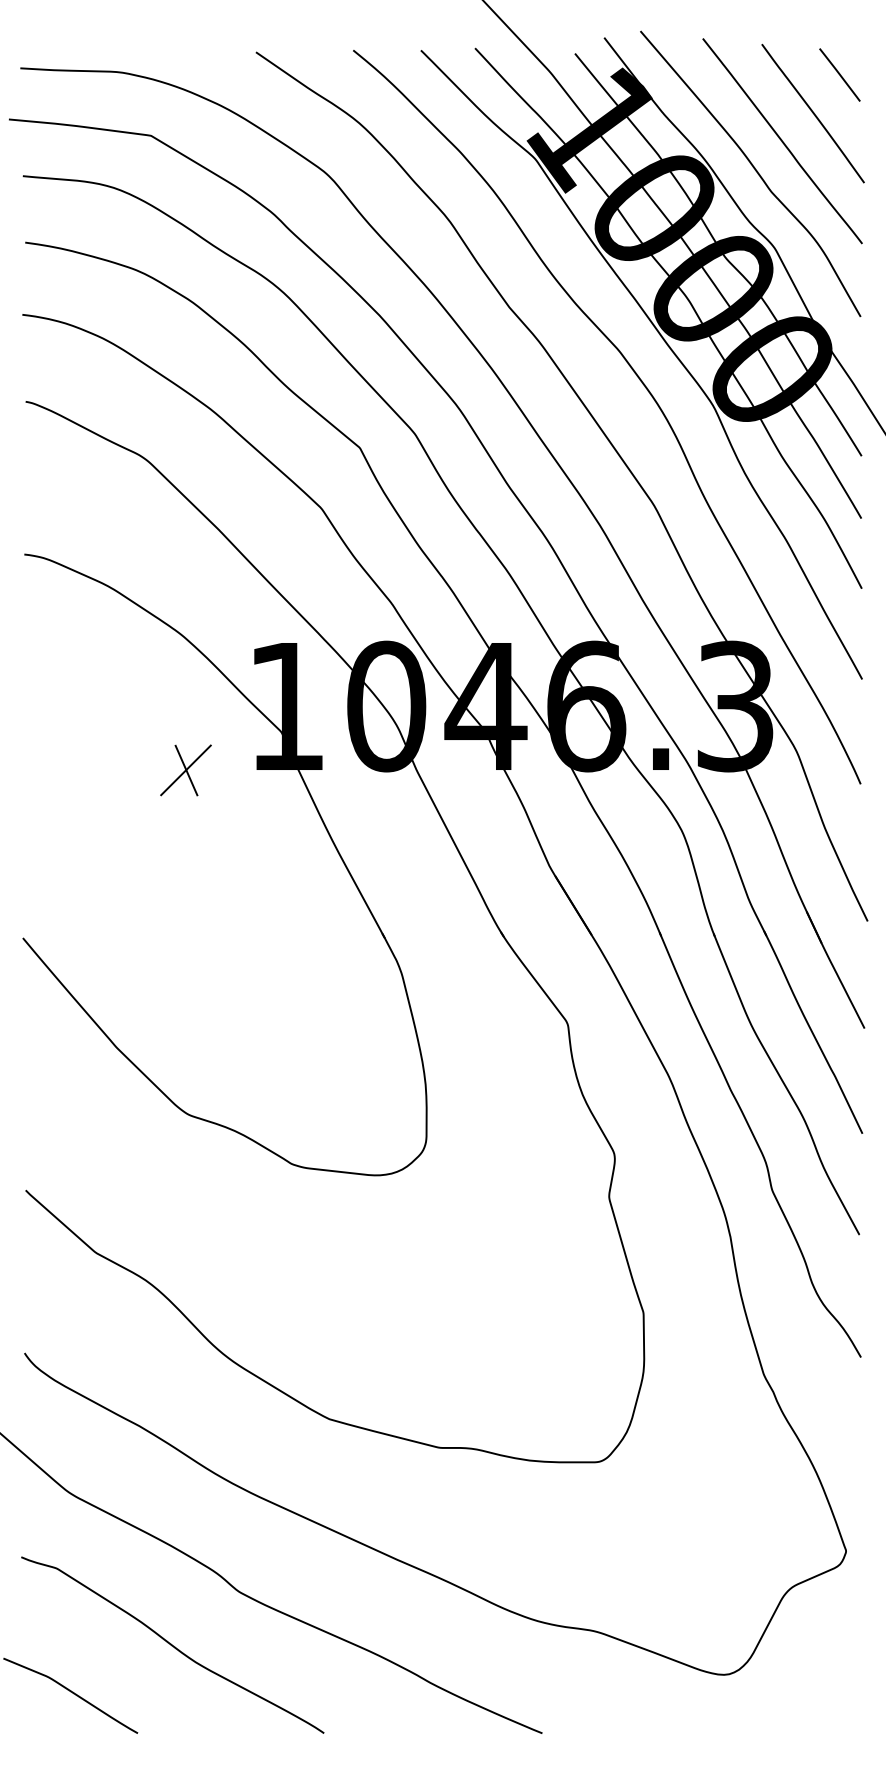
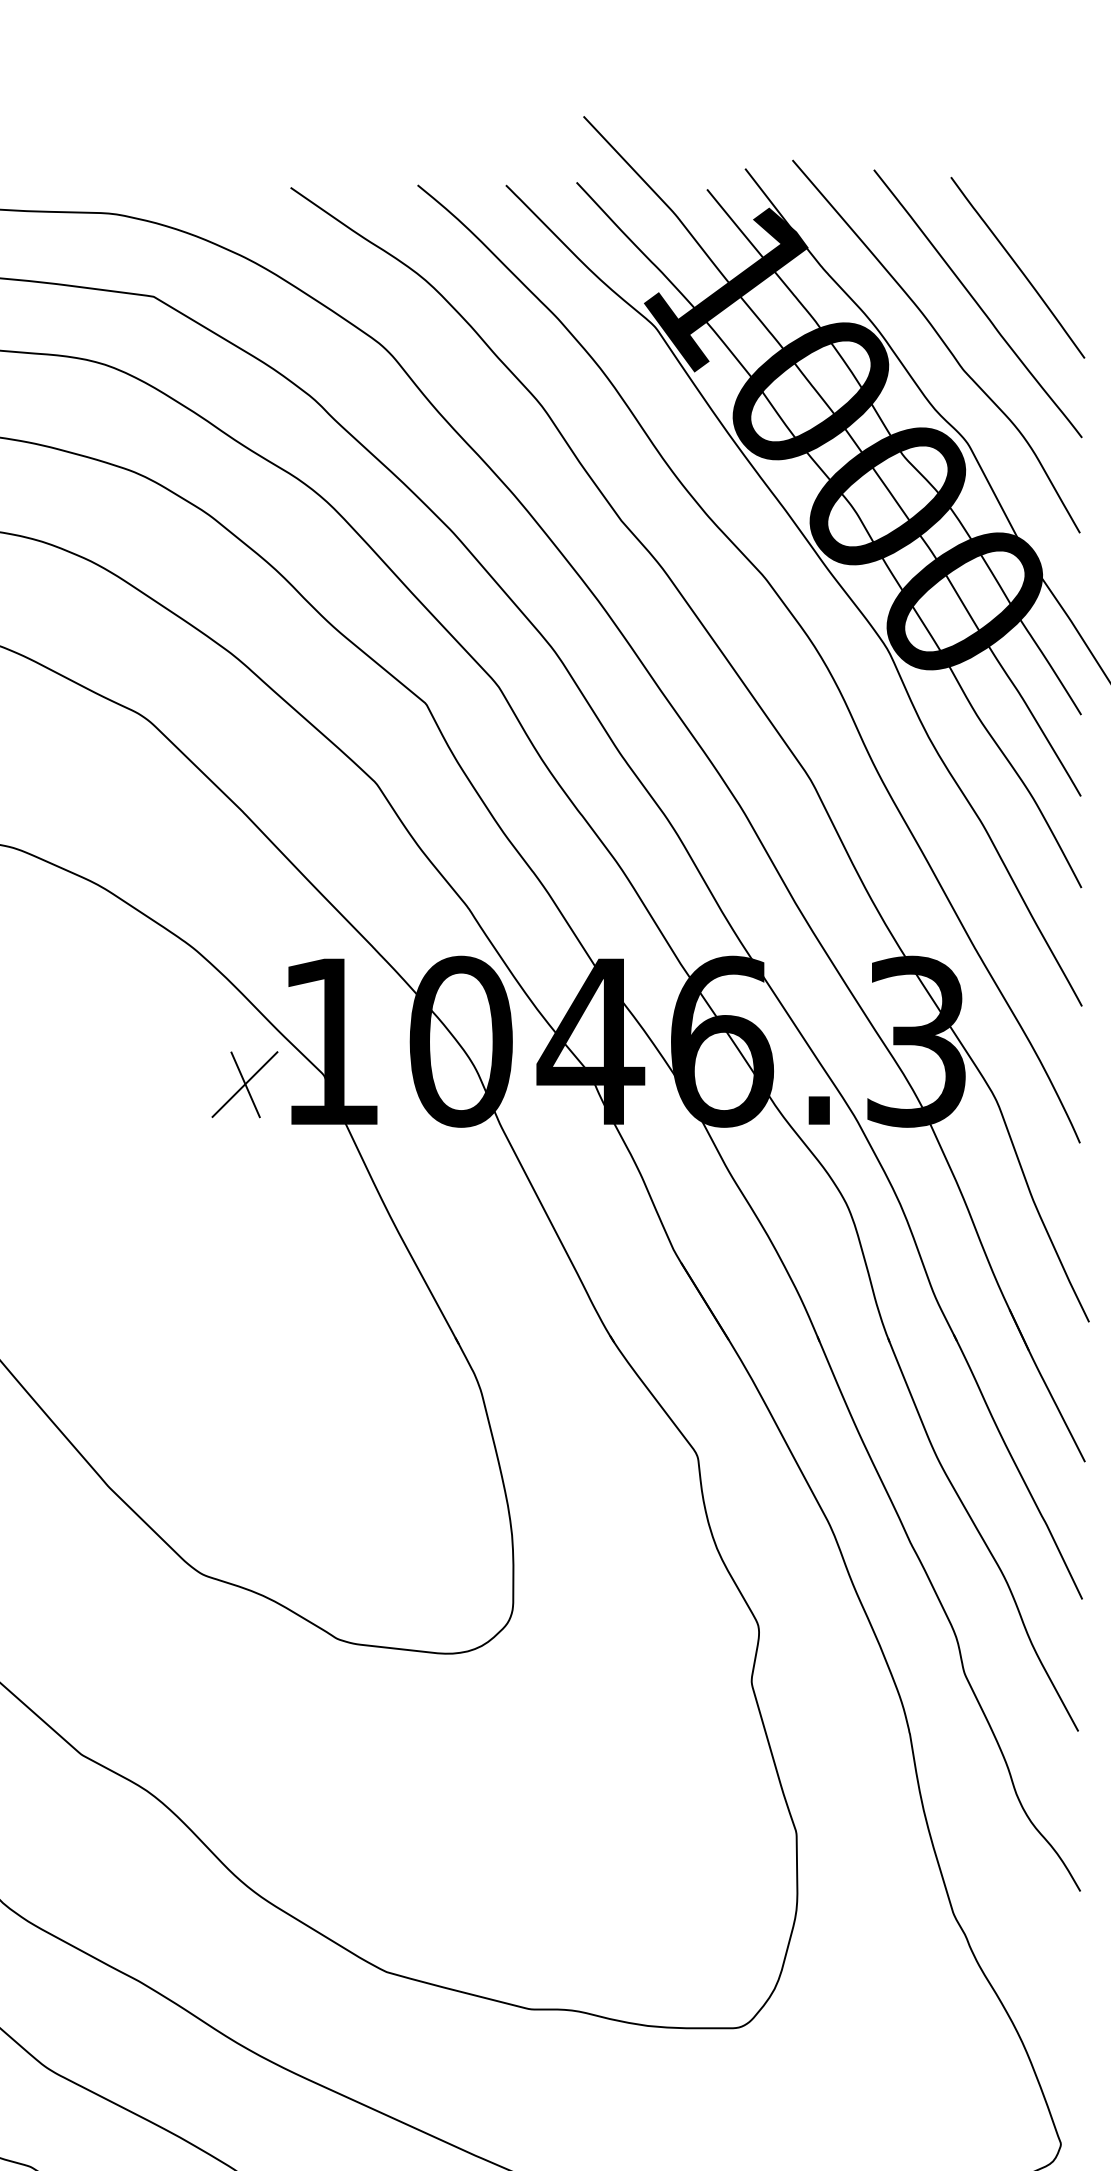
line: (839, 74) -> (1052, 216), removed
part: (185, 770) -> (244, 1084), moved

